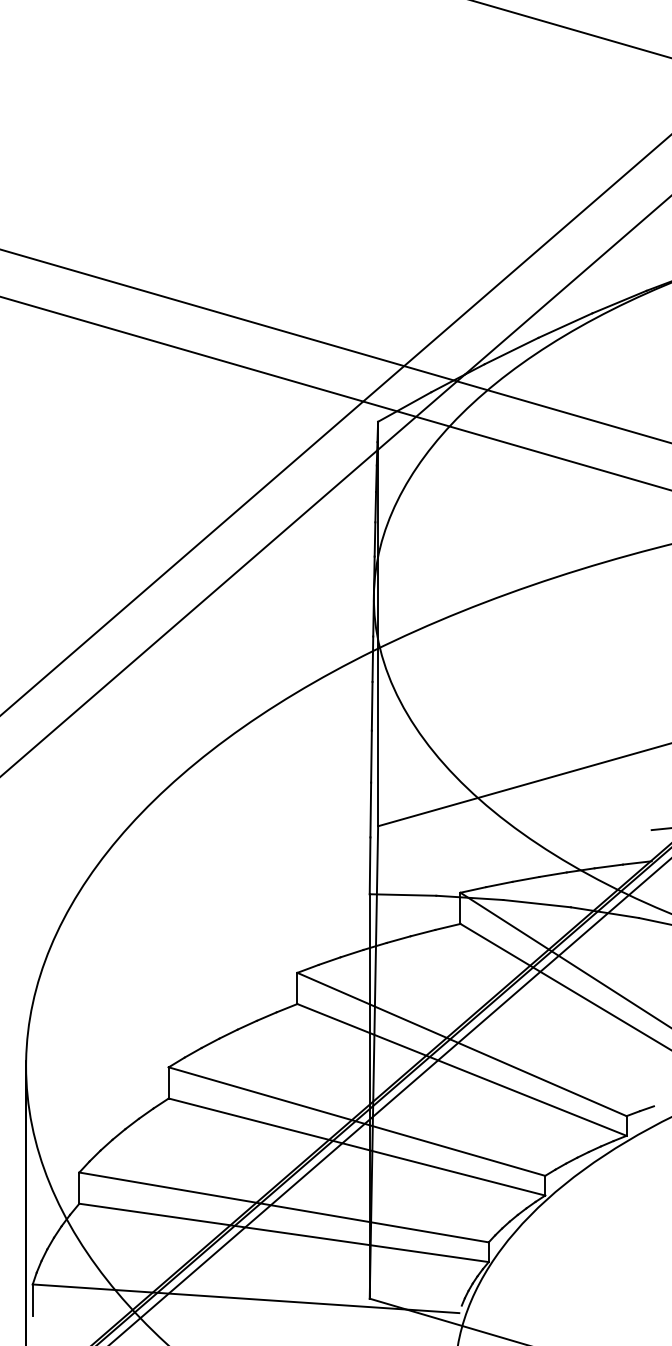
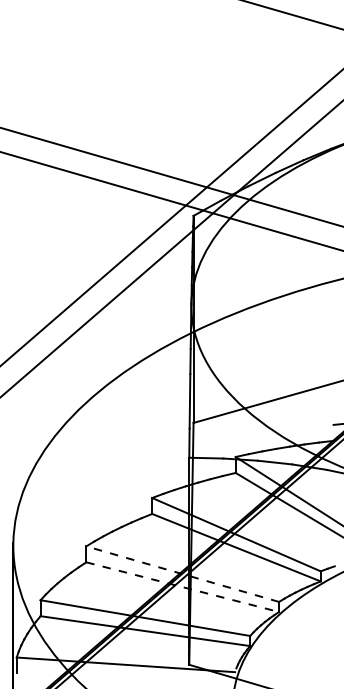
line: (356, 1122) -> (182, 574), solid -> dashed
line: (356, 1147) -> (182, 587), solid -> dashed

